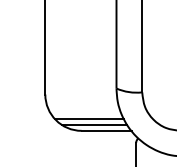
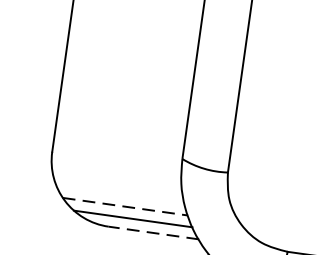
line: (89, 118) -> (126, 206), solid -> dashed
line: (106, 130) -> (153, 232), solid -> dashed

